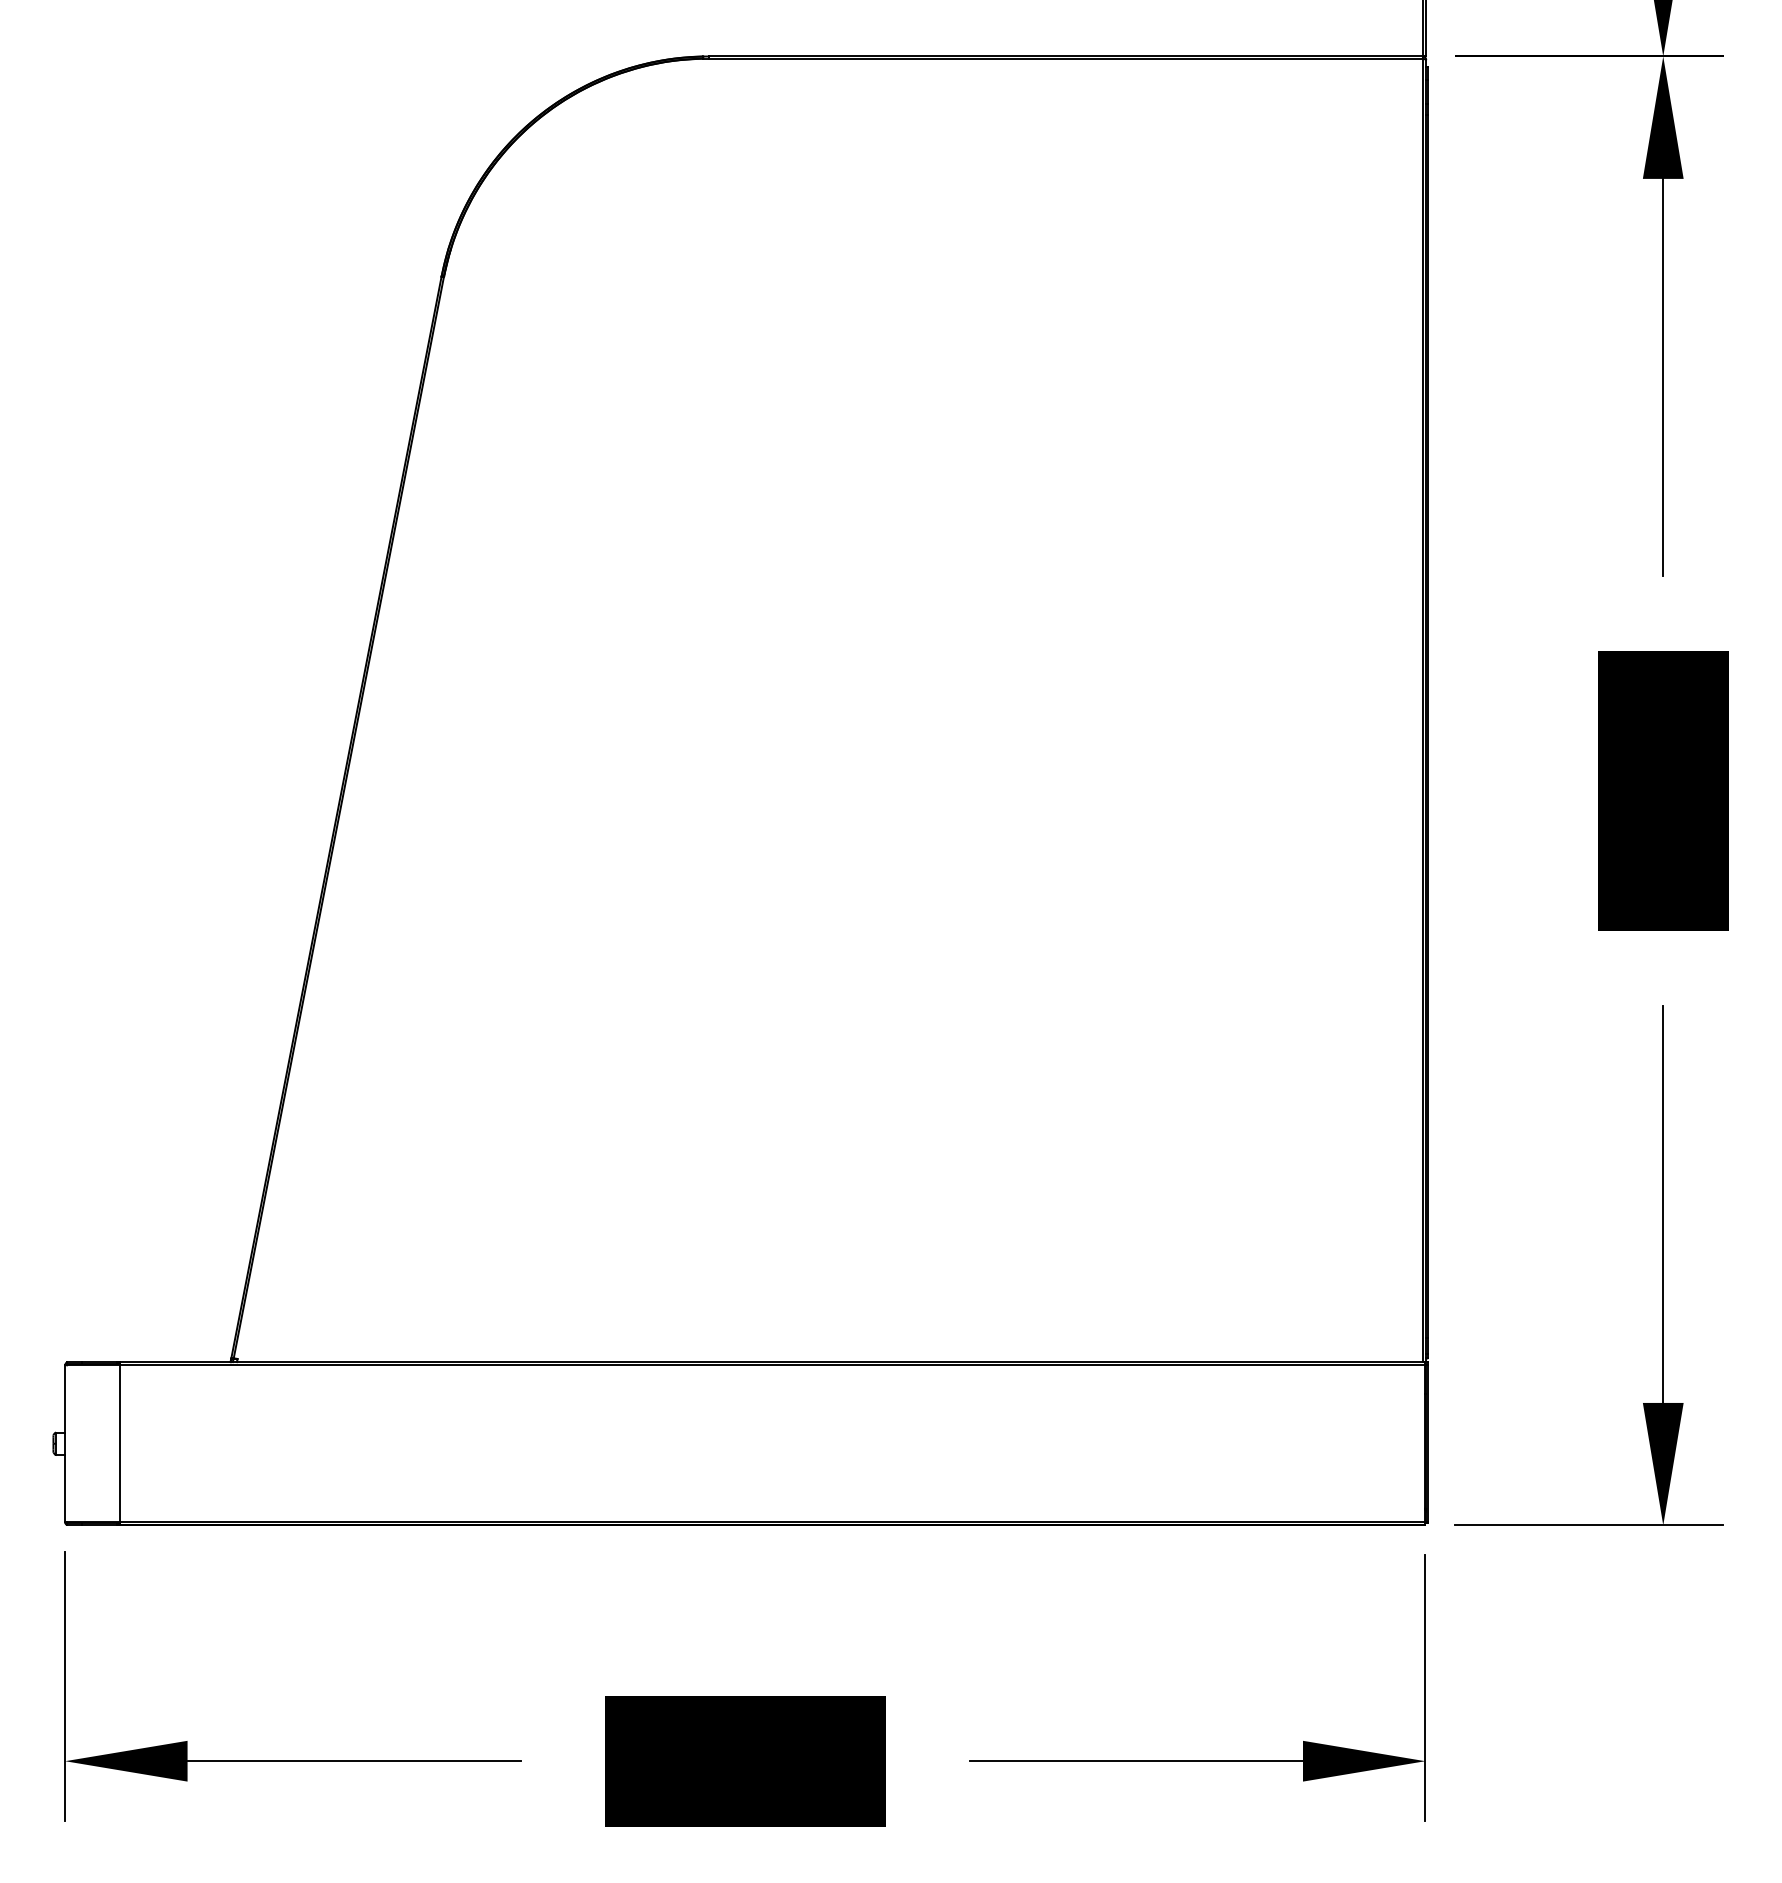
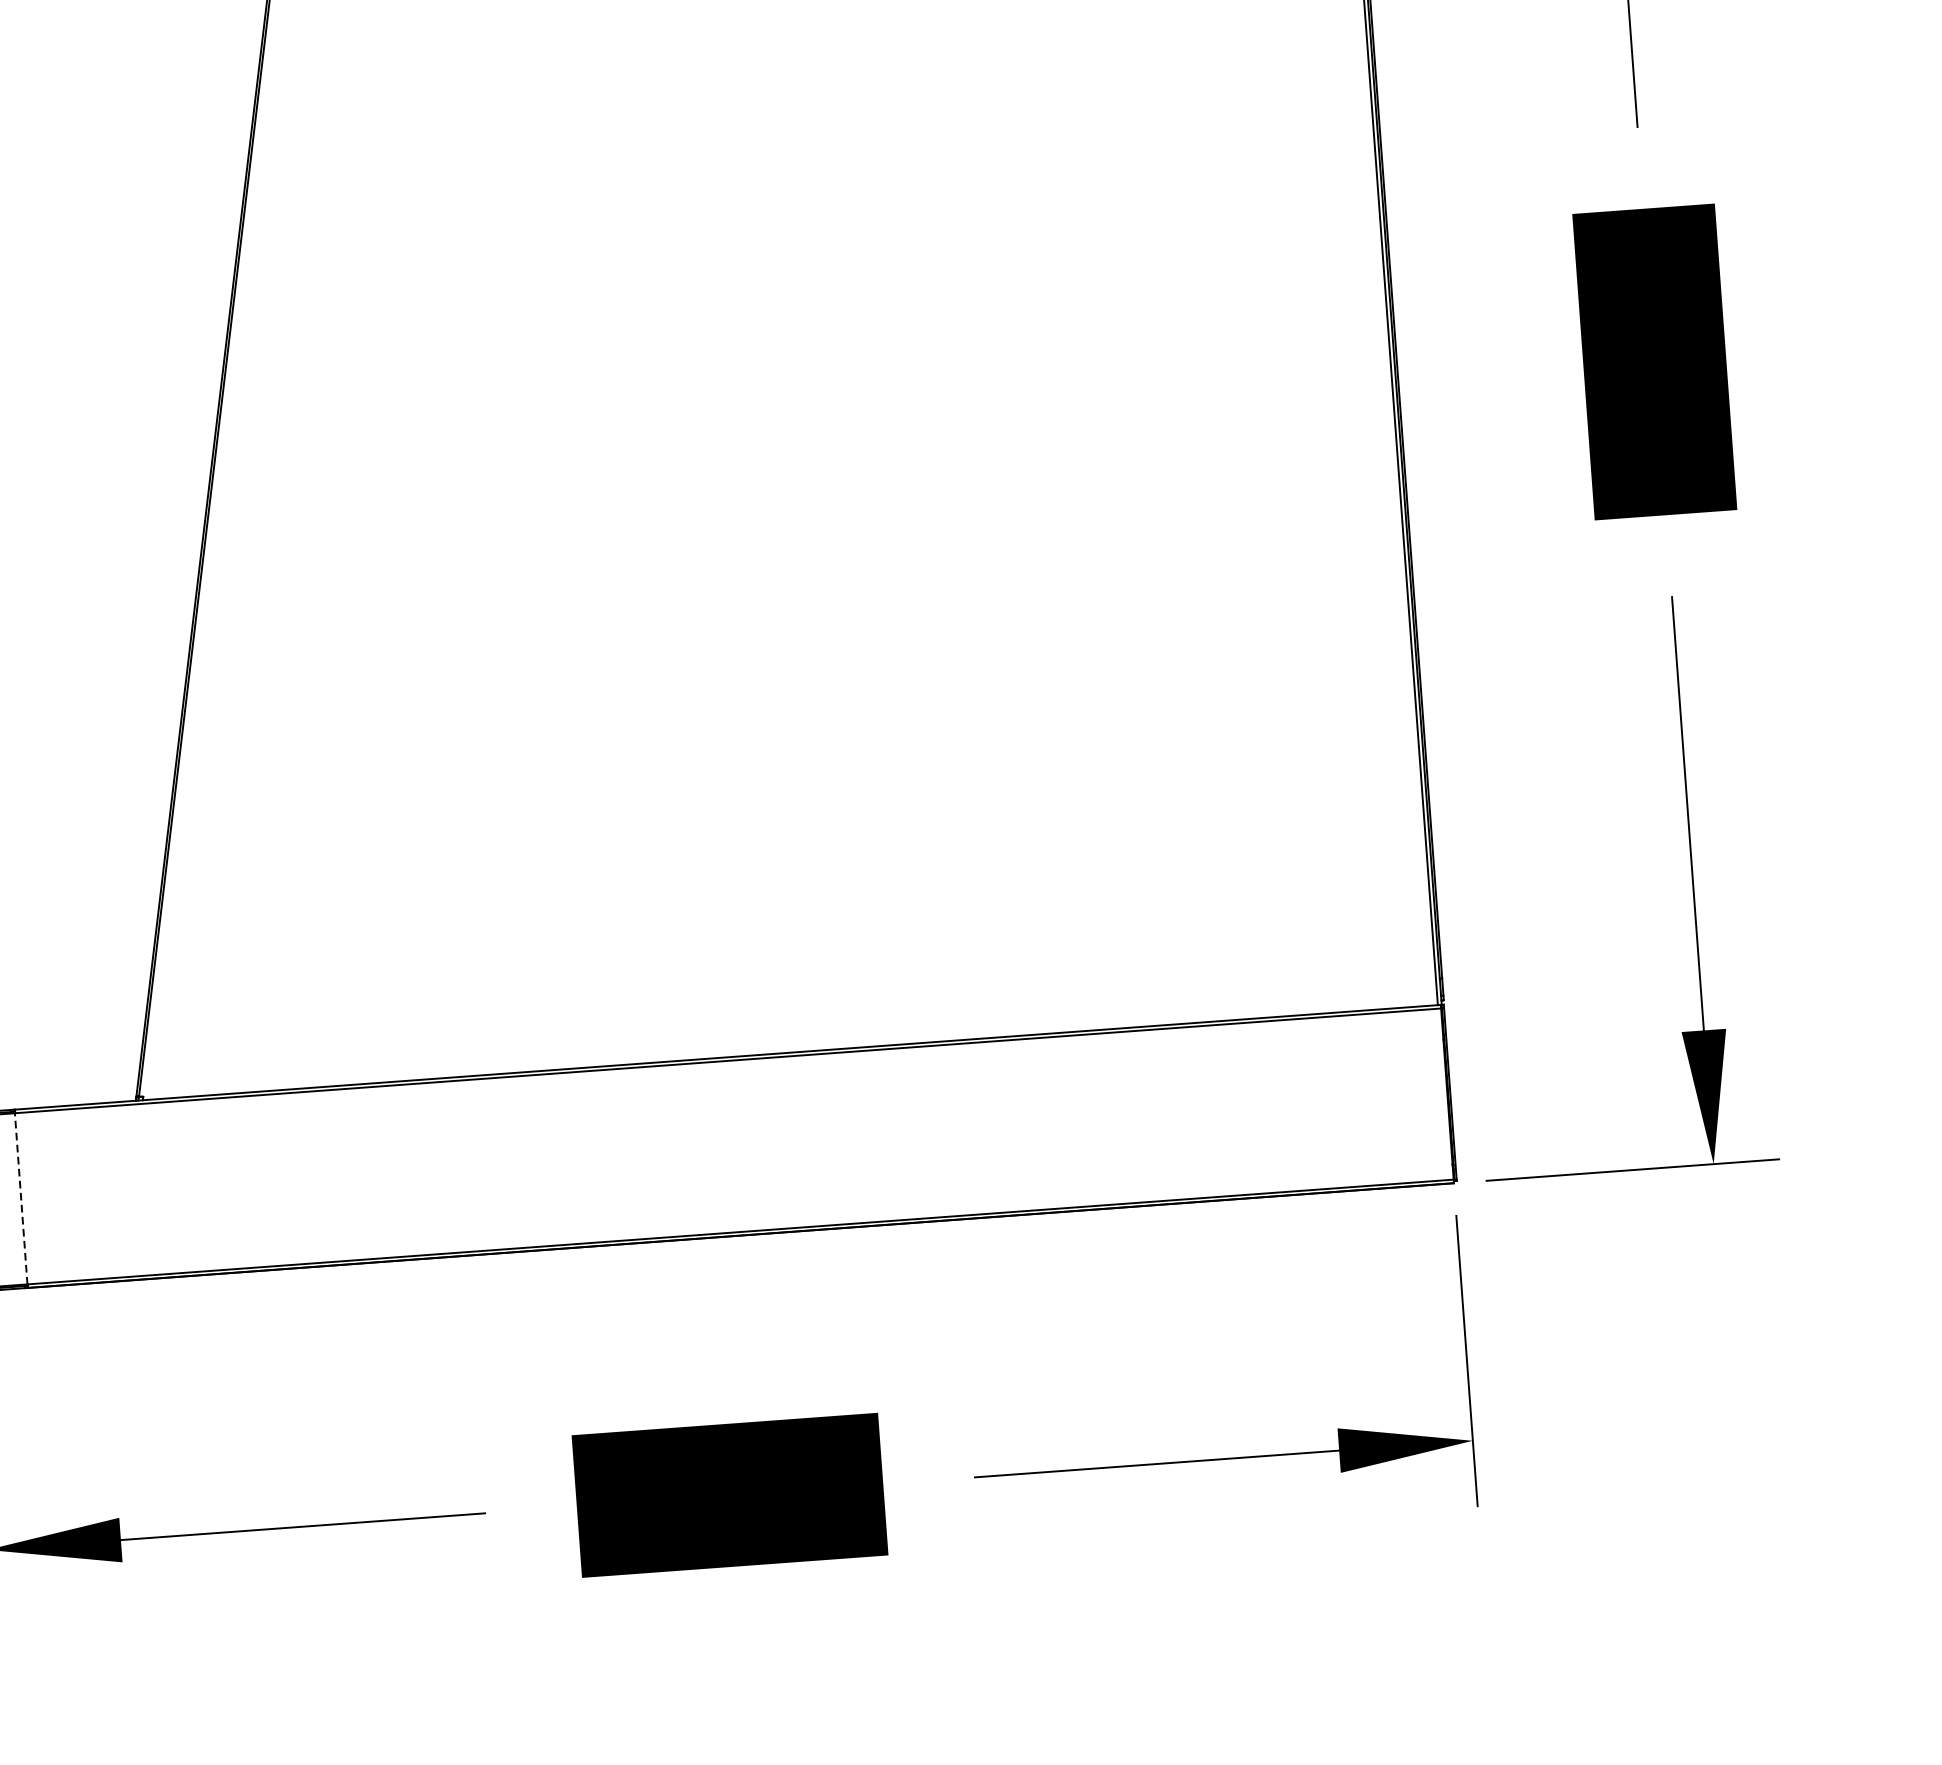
line: (119, 1443) -> (21, 1198), solid -> dashed

